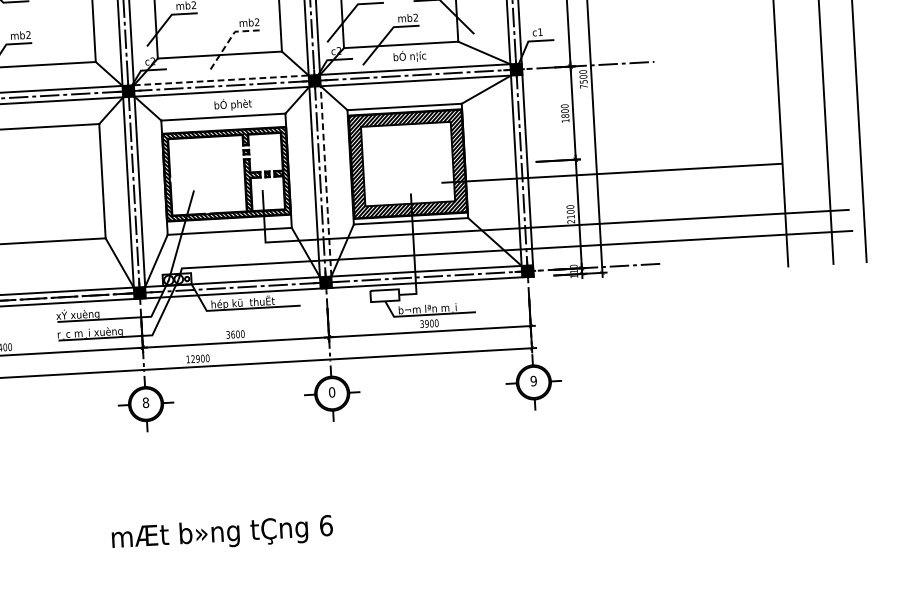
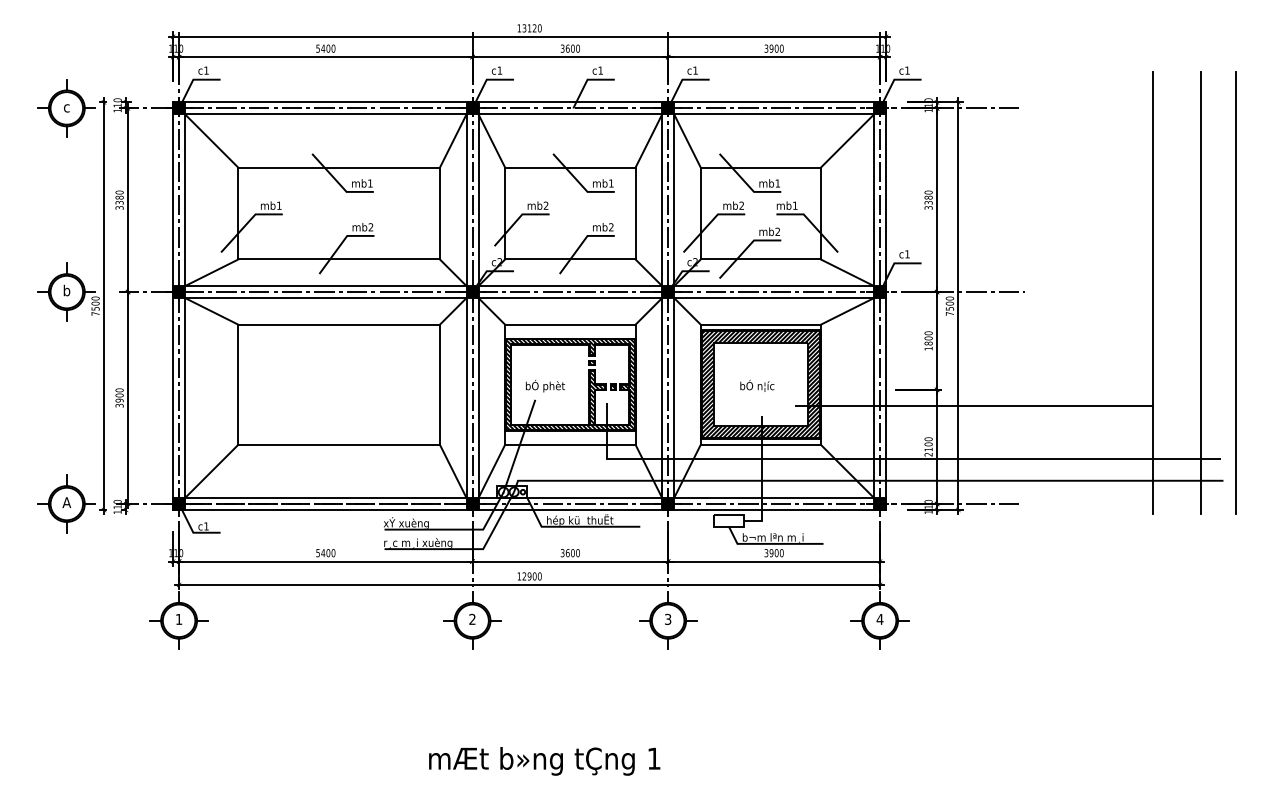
line: (230, 39) -> (582, 243), dashed -> solid
text: (410, 55) -> (757, 385), moved
line: (221, 80) -> (570, 286), dashed -> solid
text: (233, 104) -> (545, 386), moved
line: (326, 181) -> (674, 398), dashed -> solid
text: (533, 380) -> (879, 618), 9 -> 4
text: (331, 392) -> (667, 619), 0 -> 3
text: (145, 402) -> (472, 619), 8 -> 2
text: (326, 525) -> (654, 758), 6 -> 1

